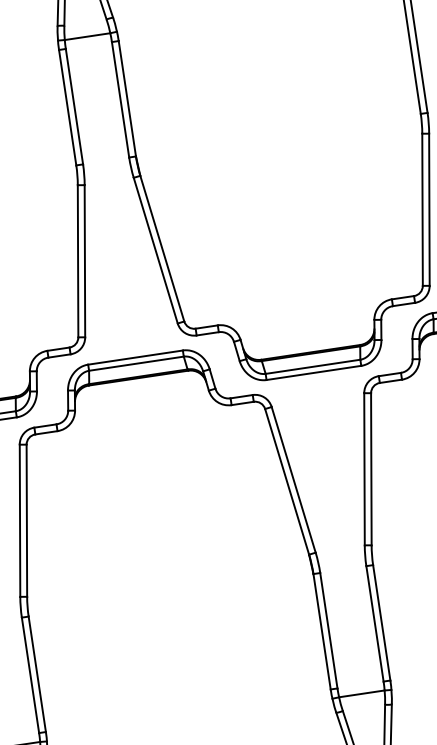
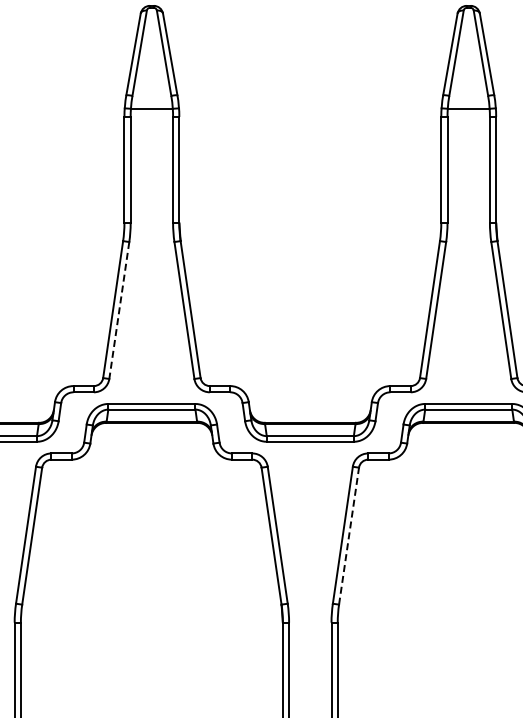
line: (85, 262) -> (119, 311), solid -> dashed
line: (371, 468) -> (349, 535), solid -> dashed

